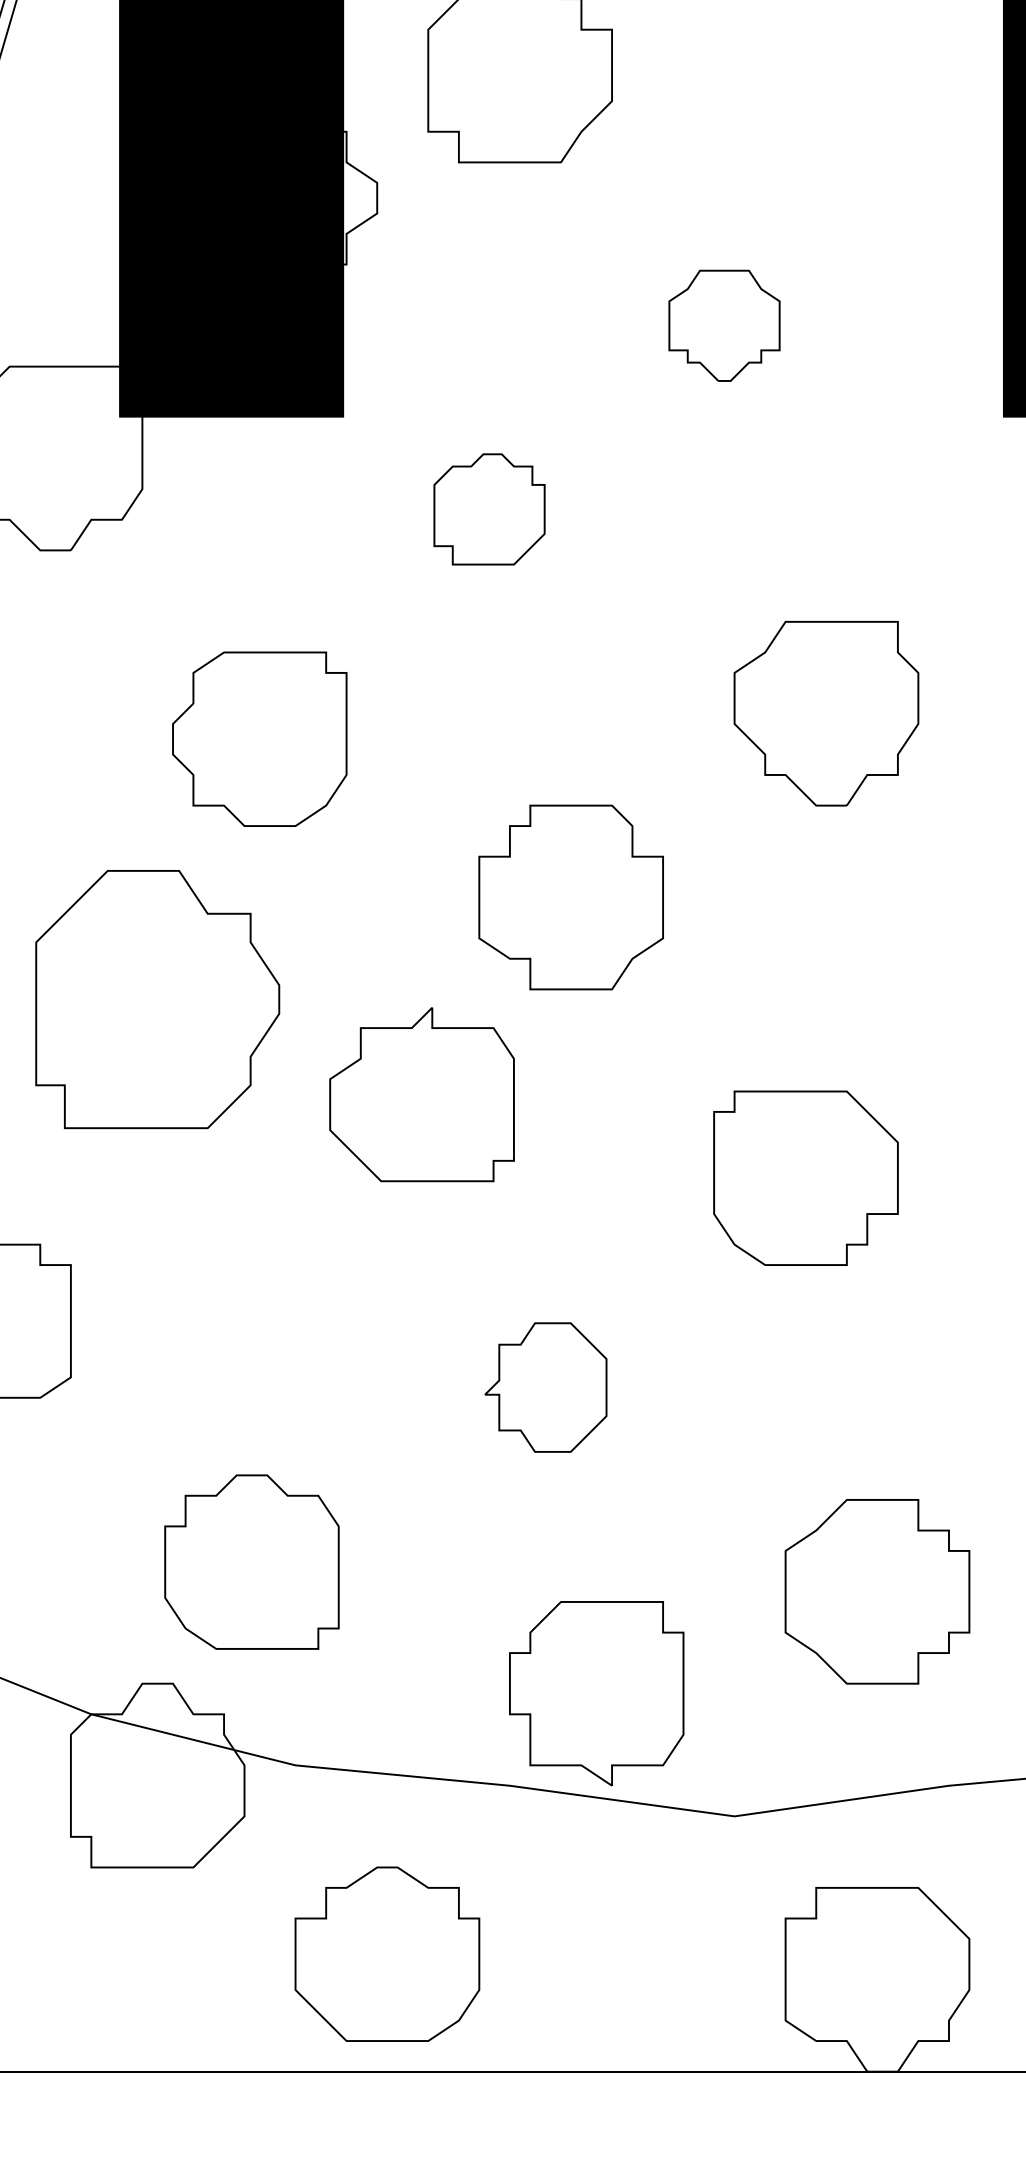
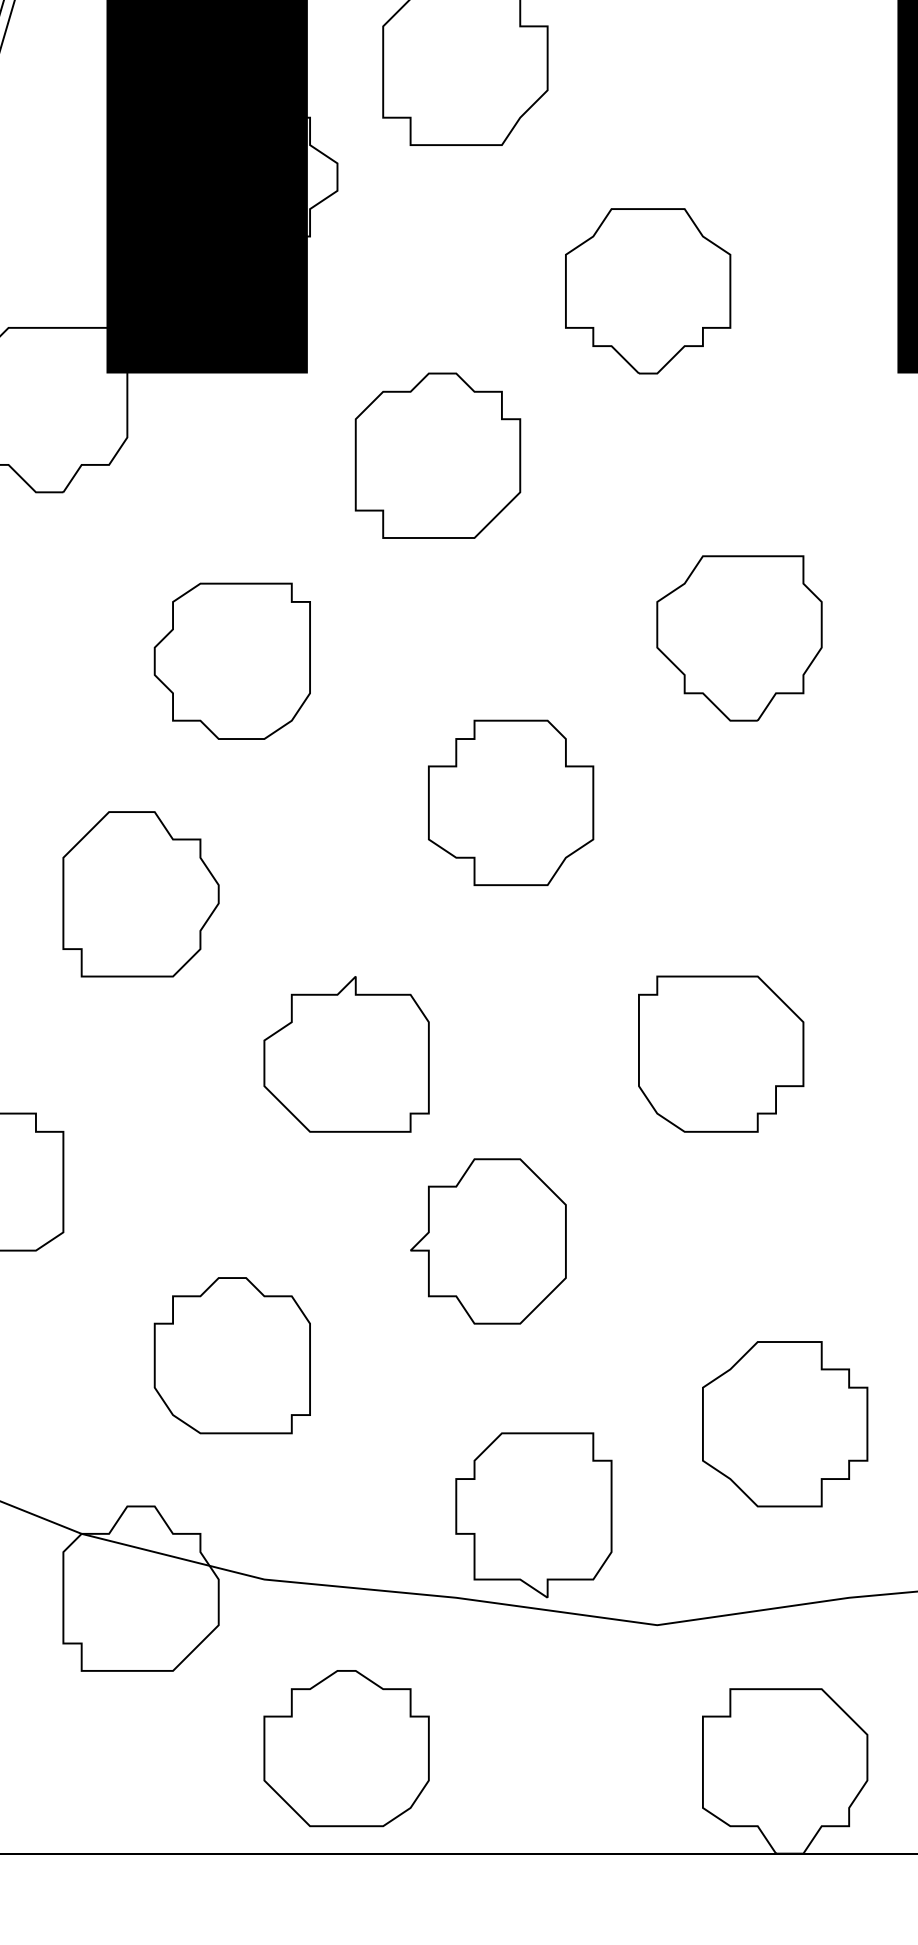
part: (724, 325) -> (648, 291), size x1.67
part: (488, 509) -> (437, 455), size x1.67
part: (157, 999) -> (140, 894), size x0.71
part: (421, 1094) -> (346, 1054), moved
part: (545, 1387) -> (488, 1241), size x1.43
part: (250, 1561) -> (231, 1355), moved

